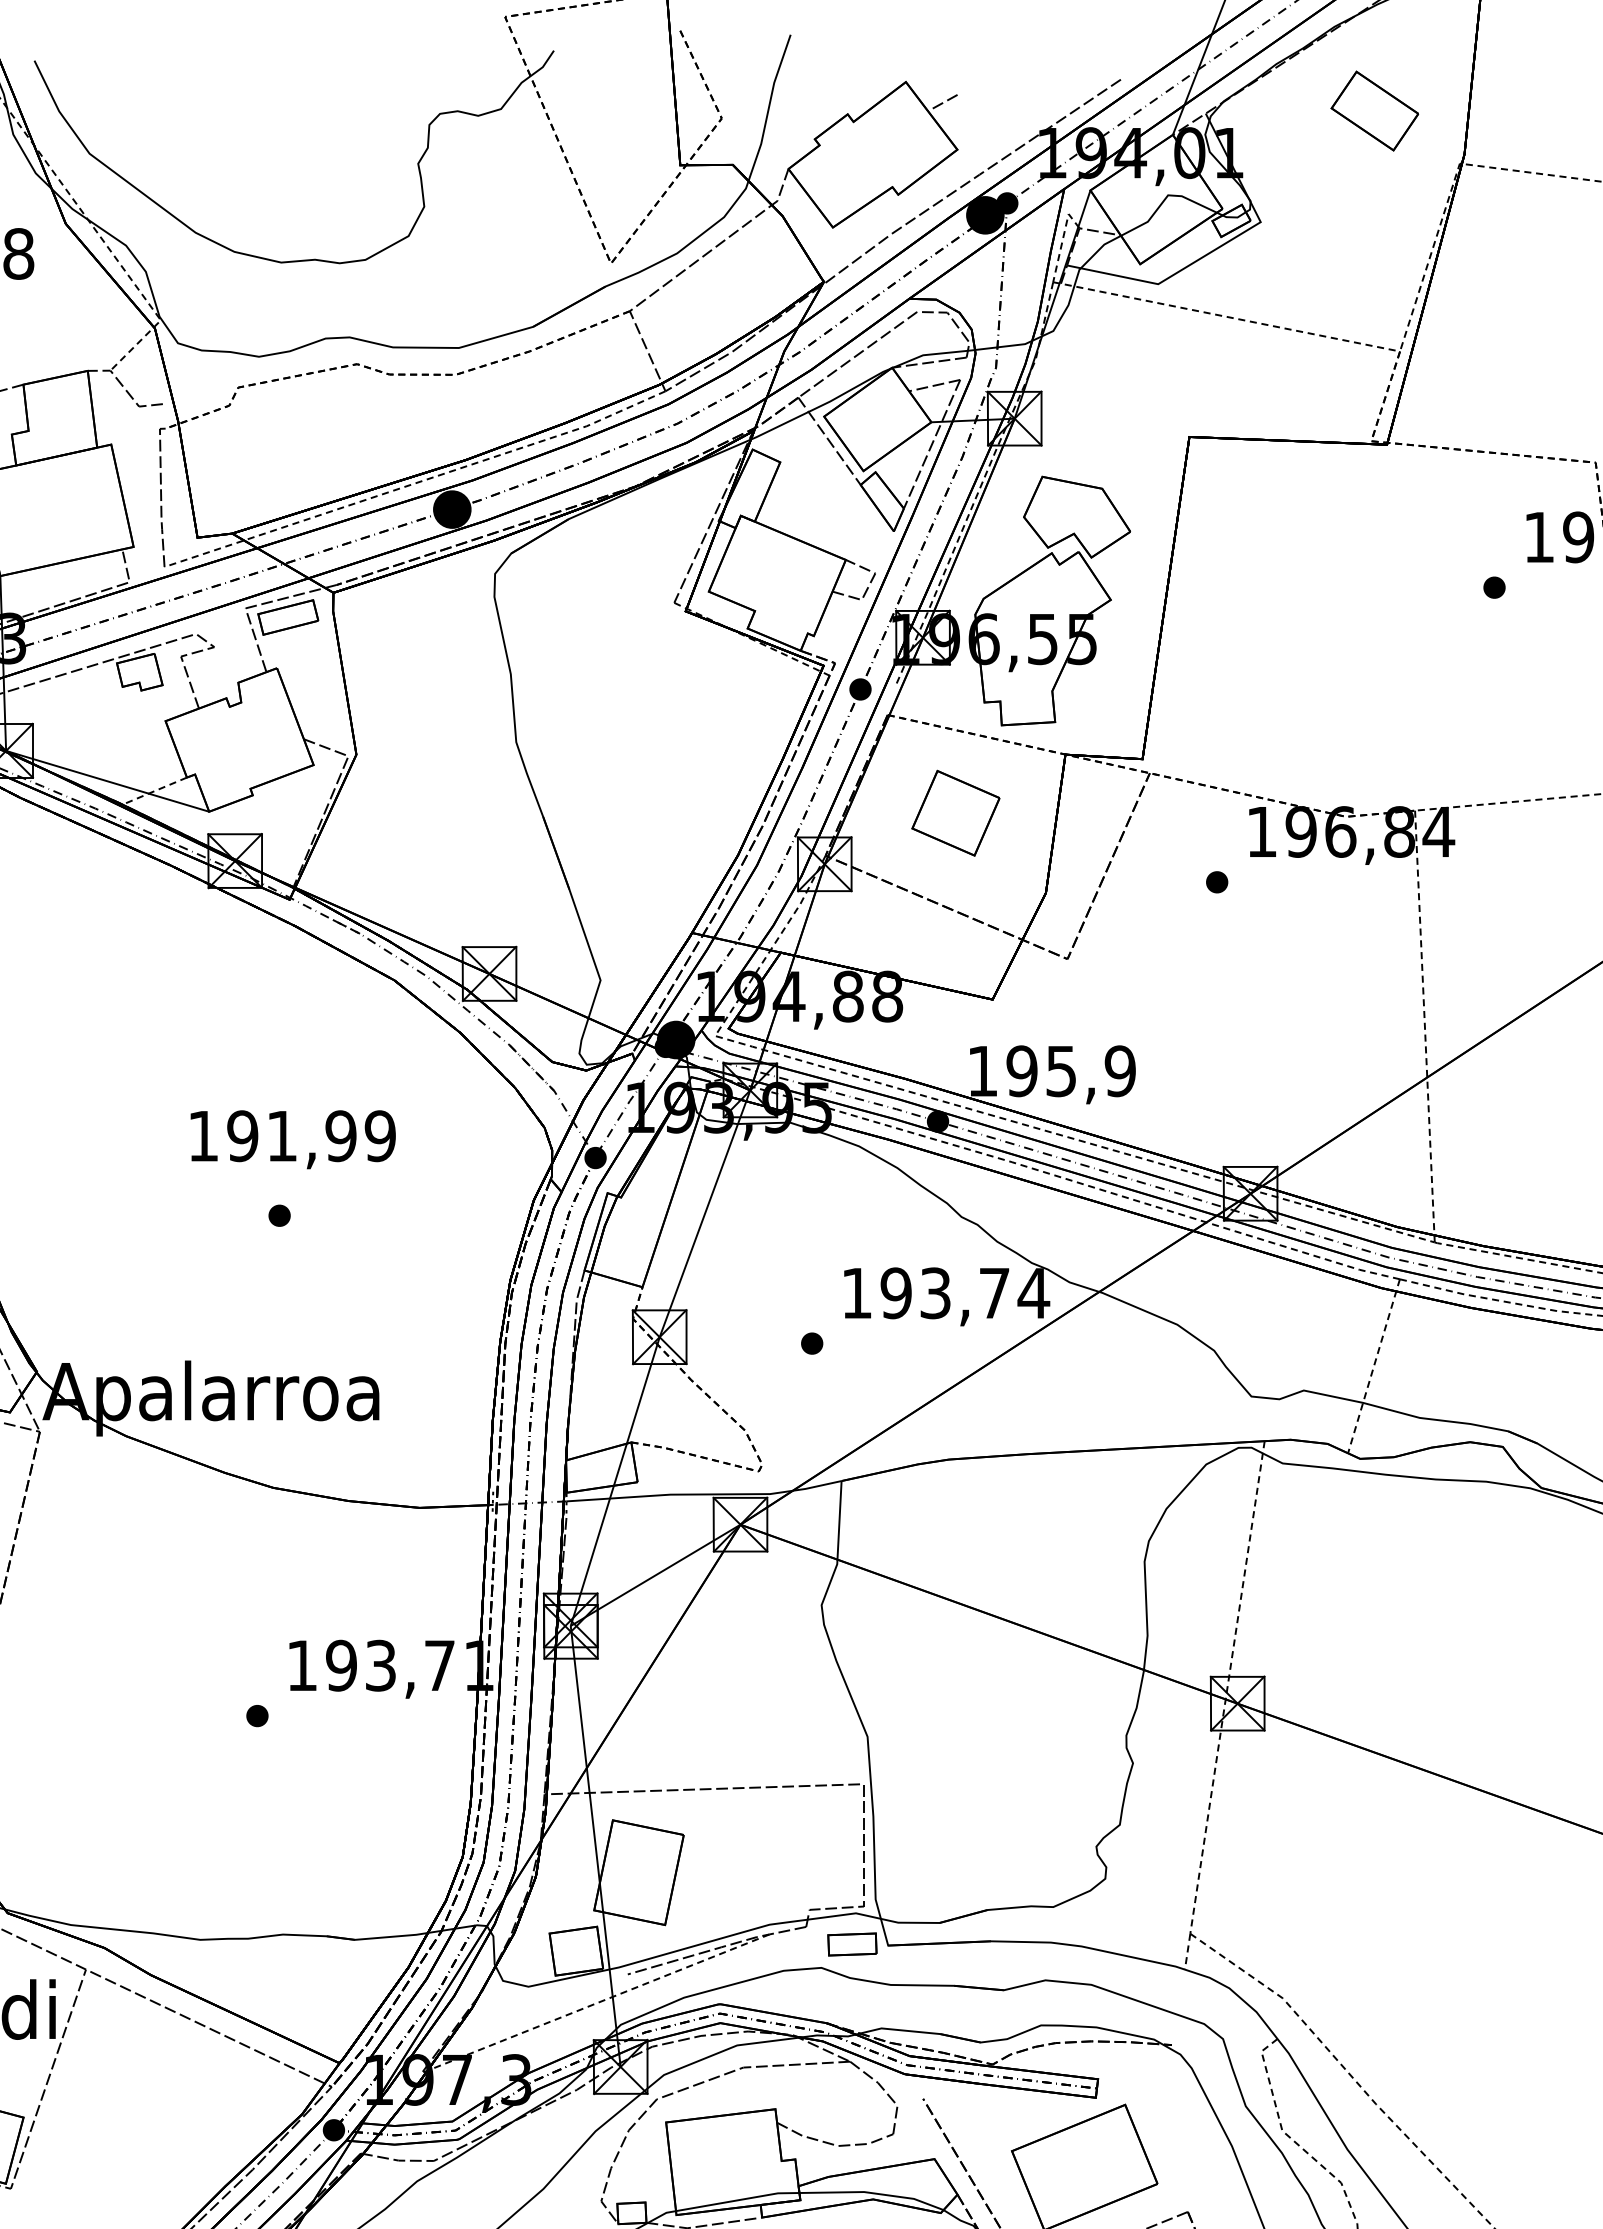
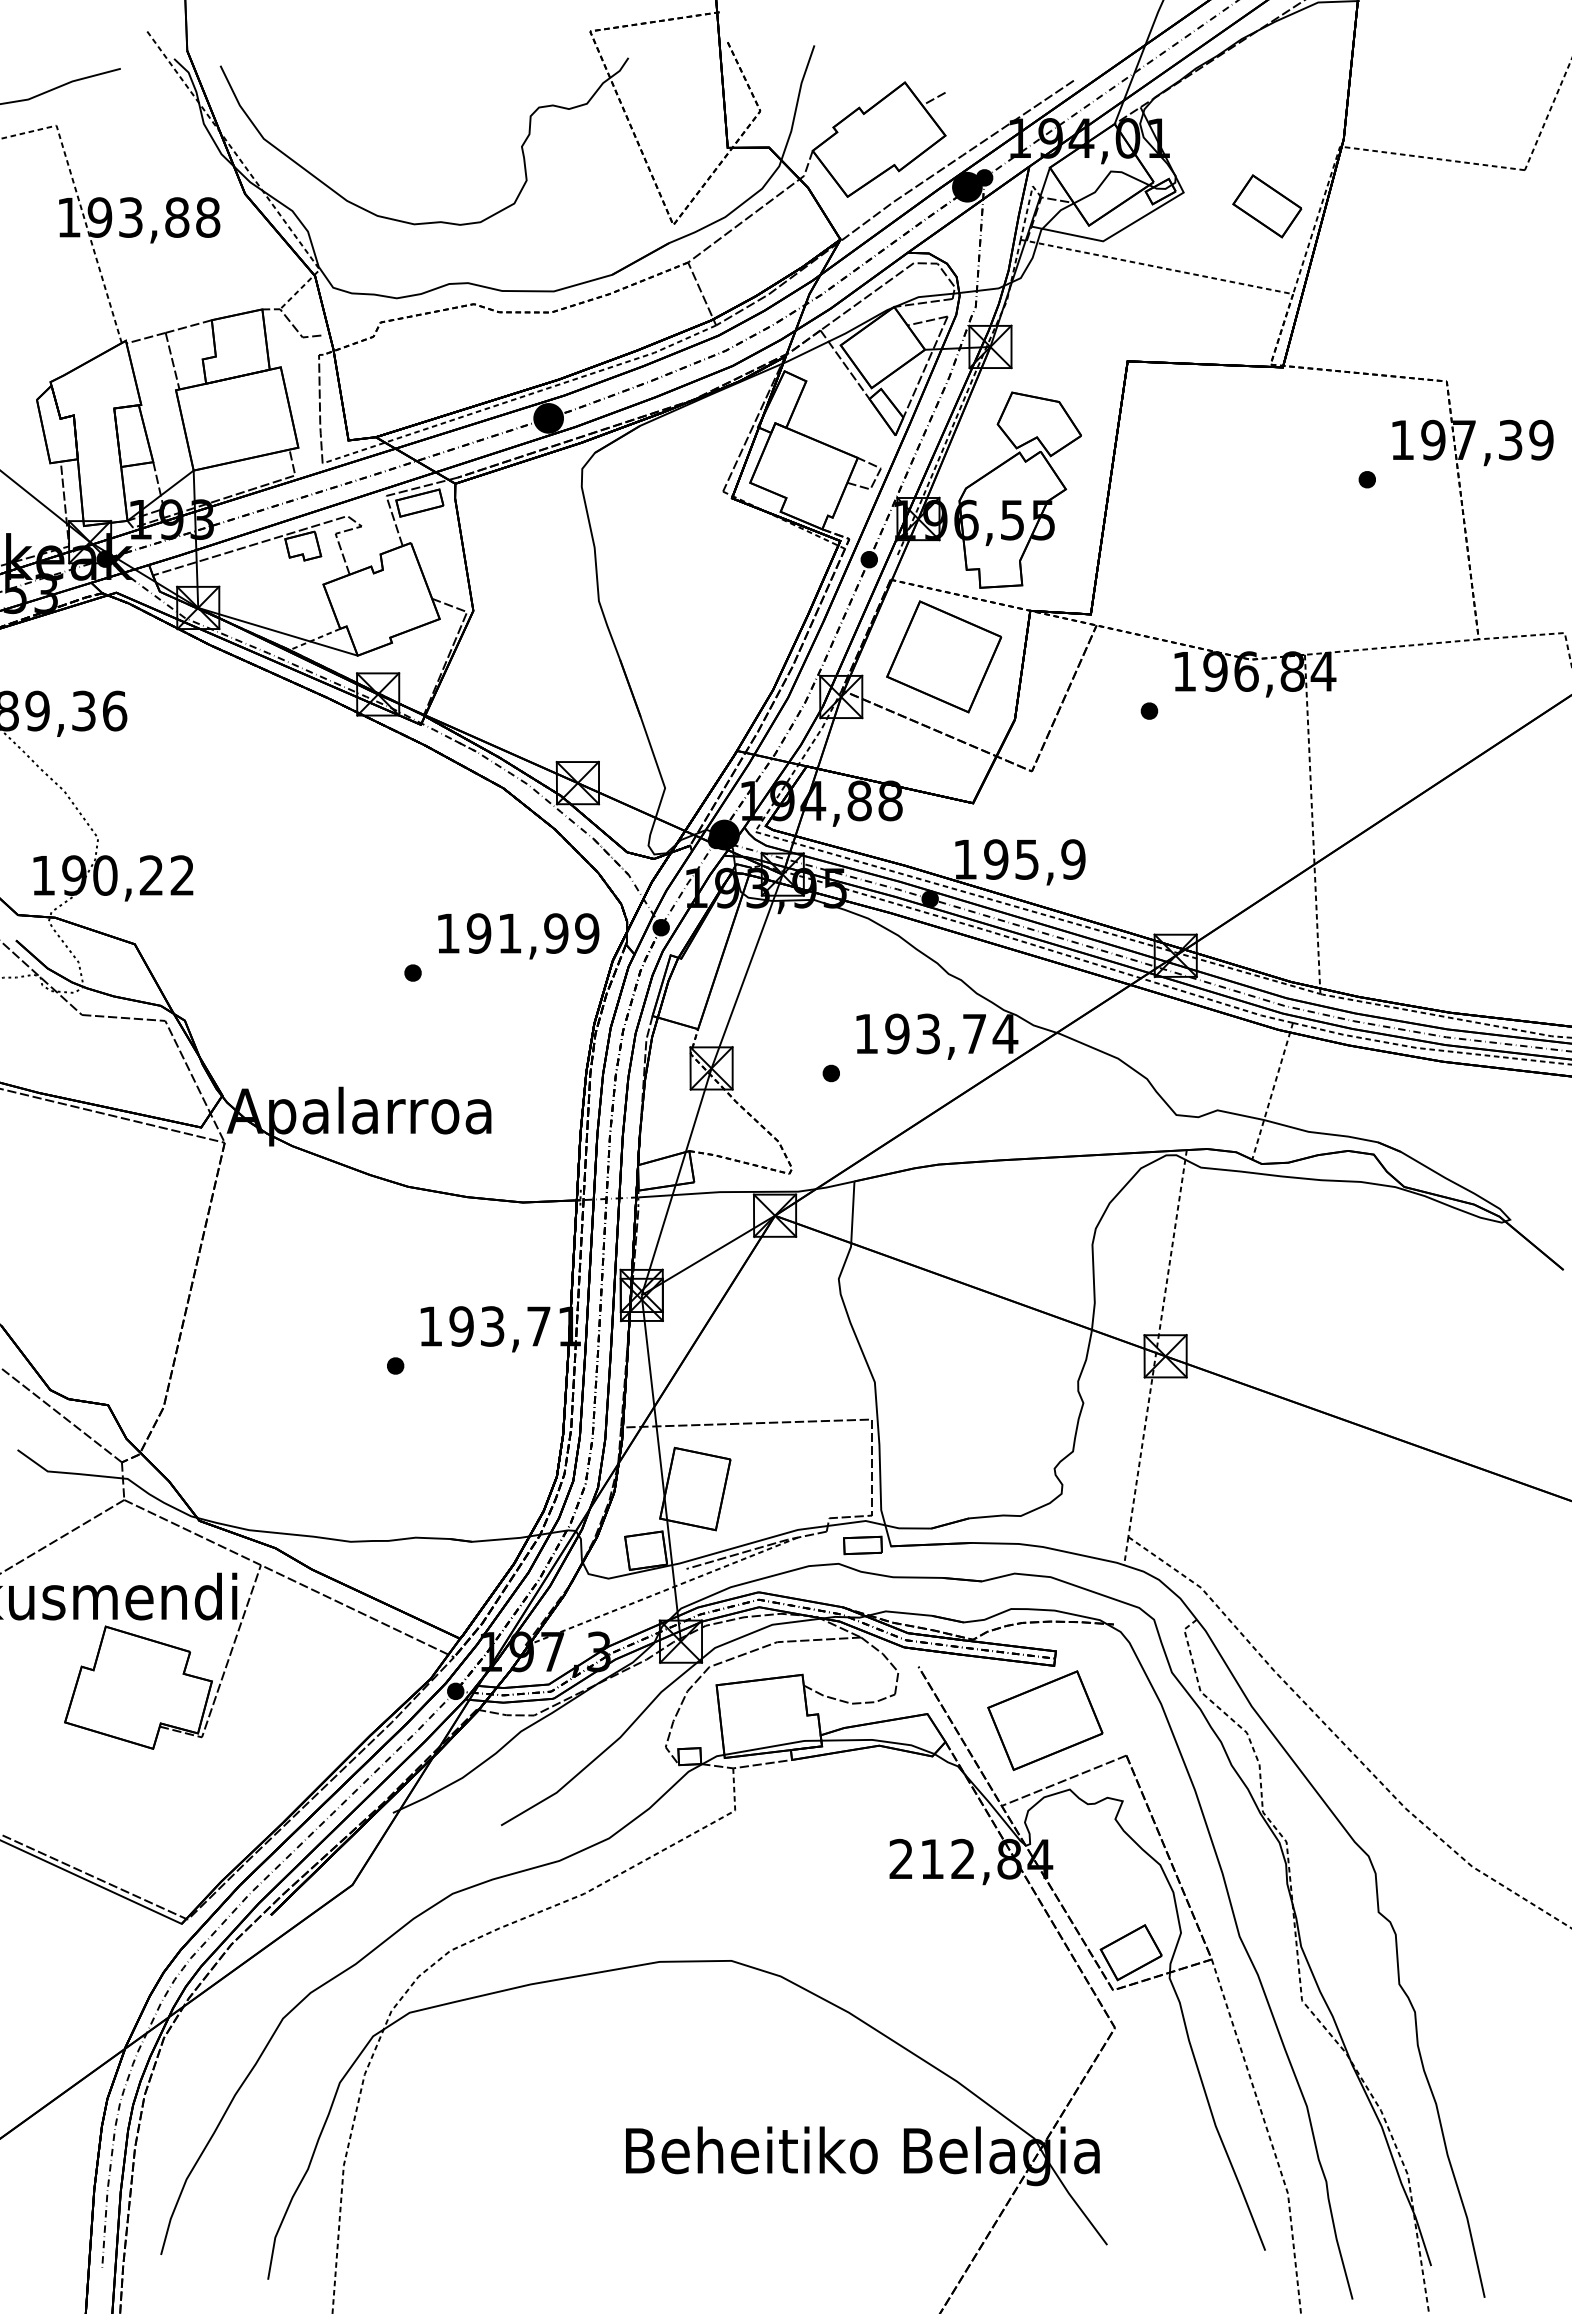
part: (1375, 111) -> (1267, 206), moved
part: (956, 812) -> (944, 656), size x1.67
text: (292, 1139) -> (518, 936), moved

